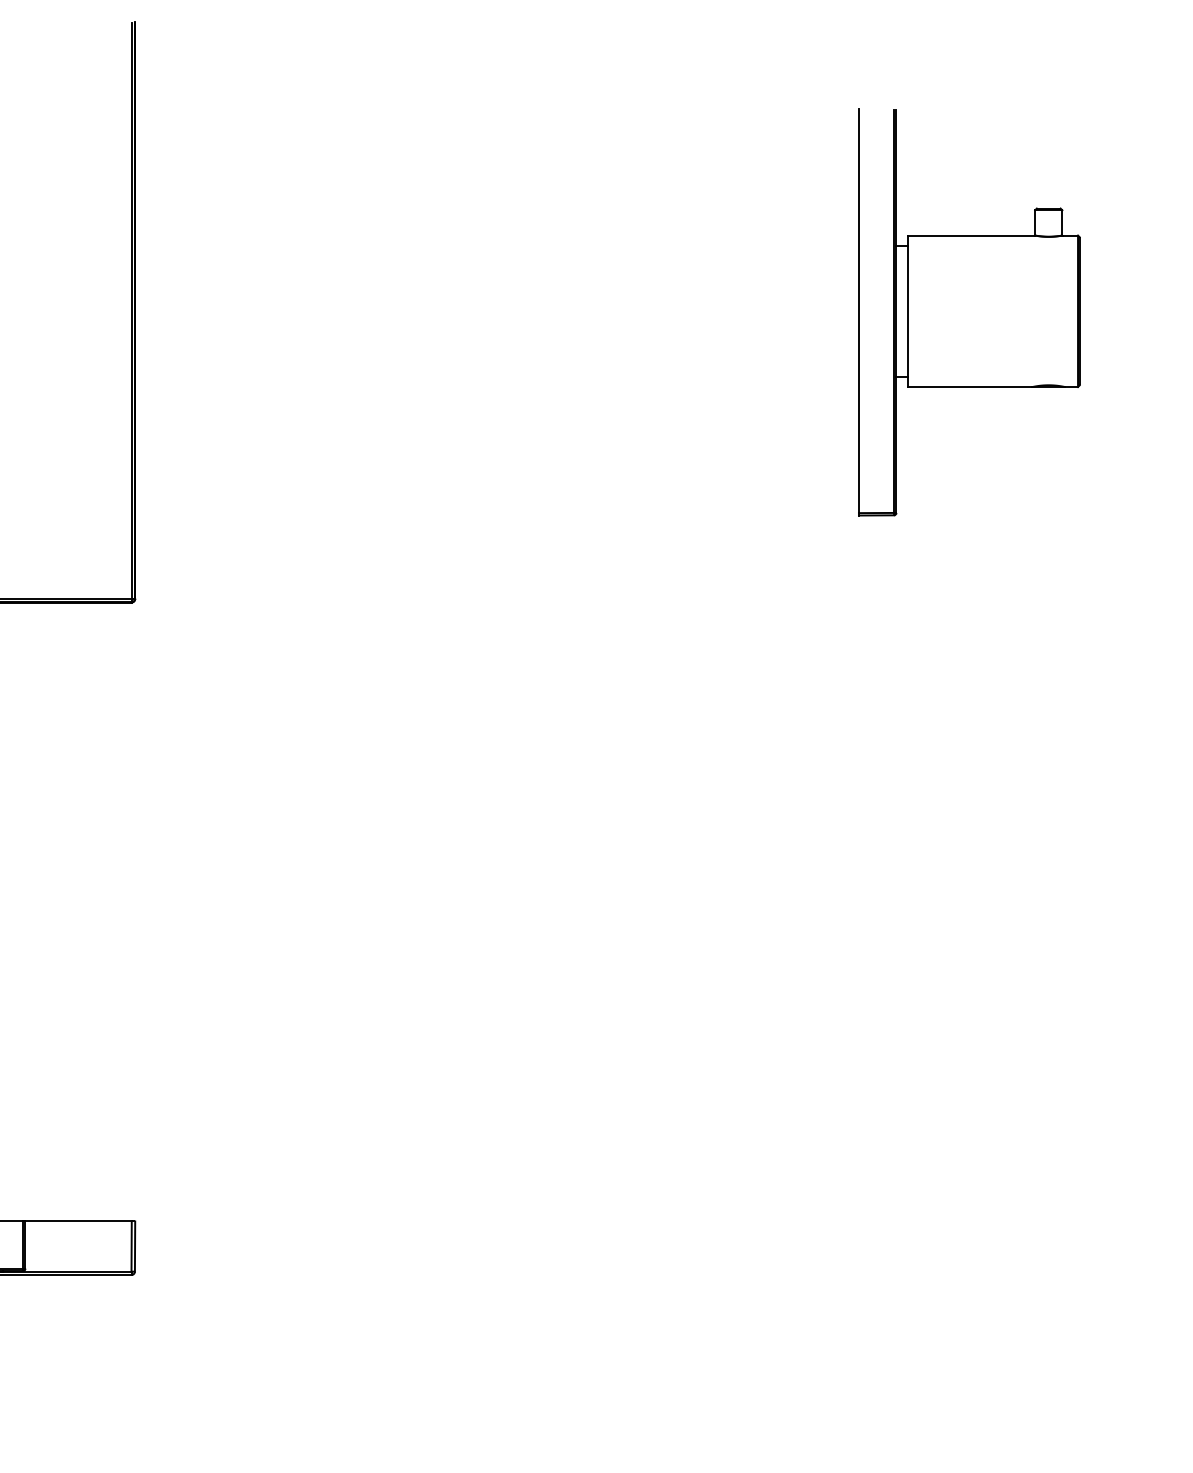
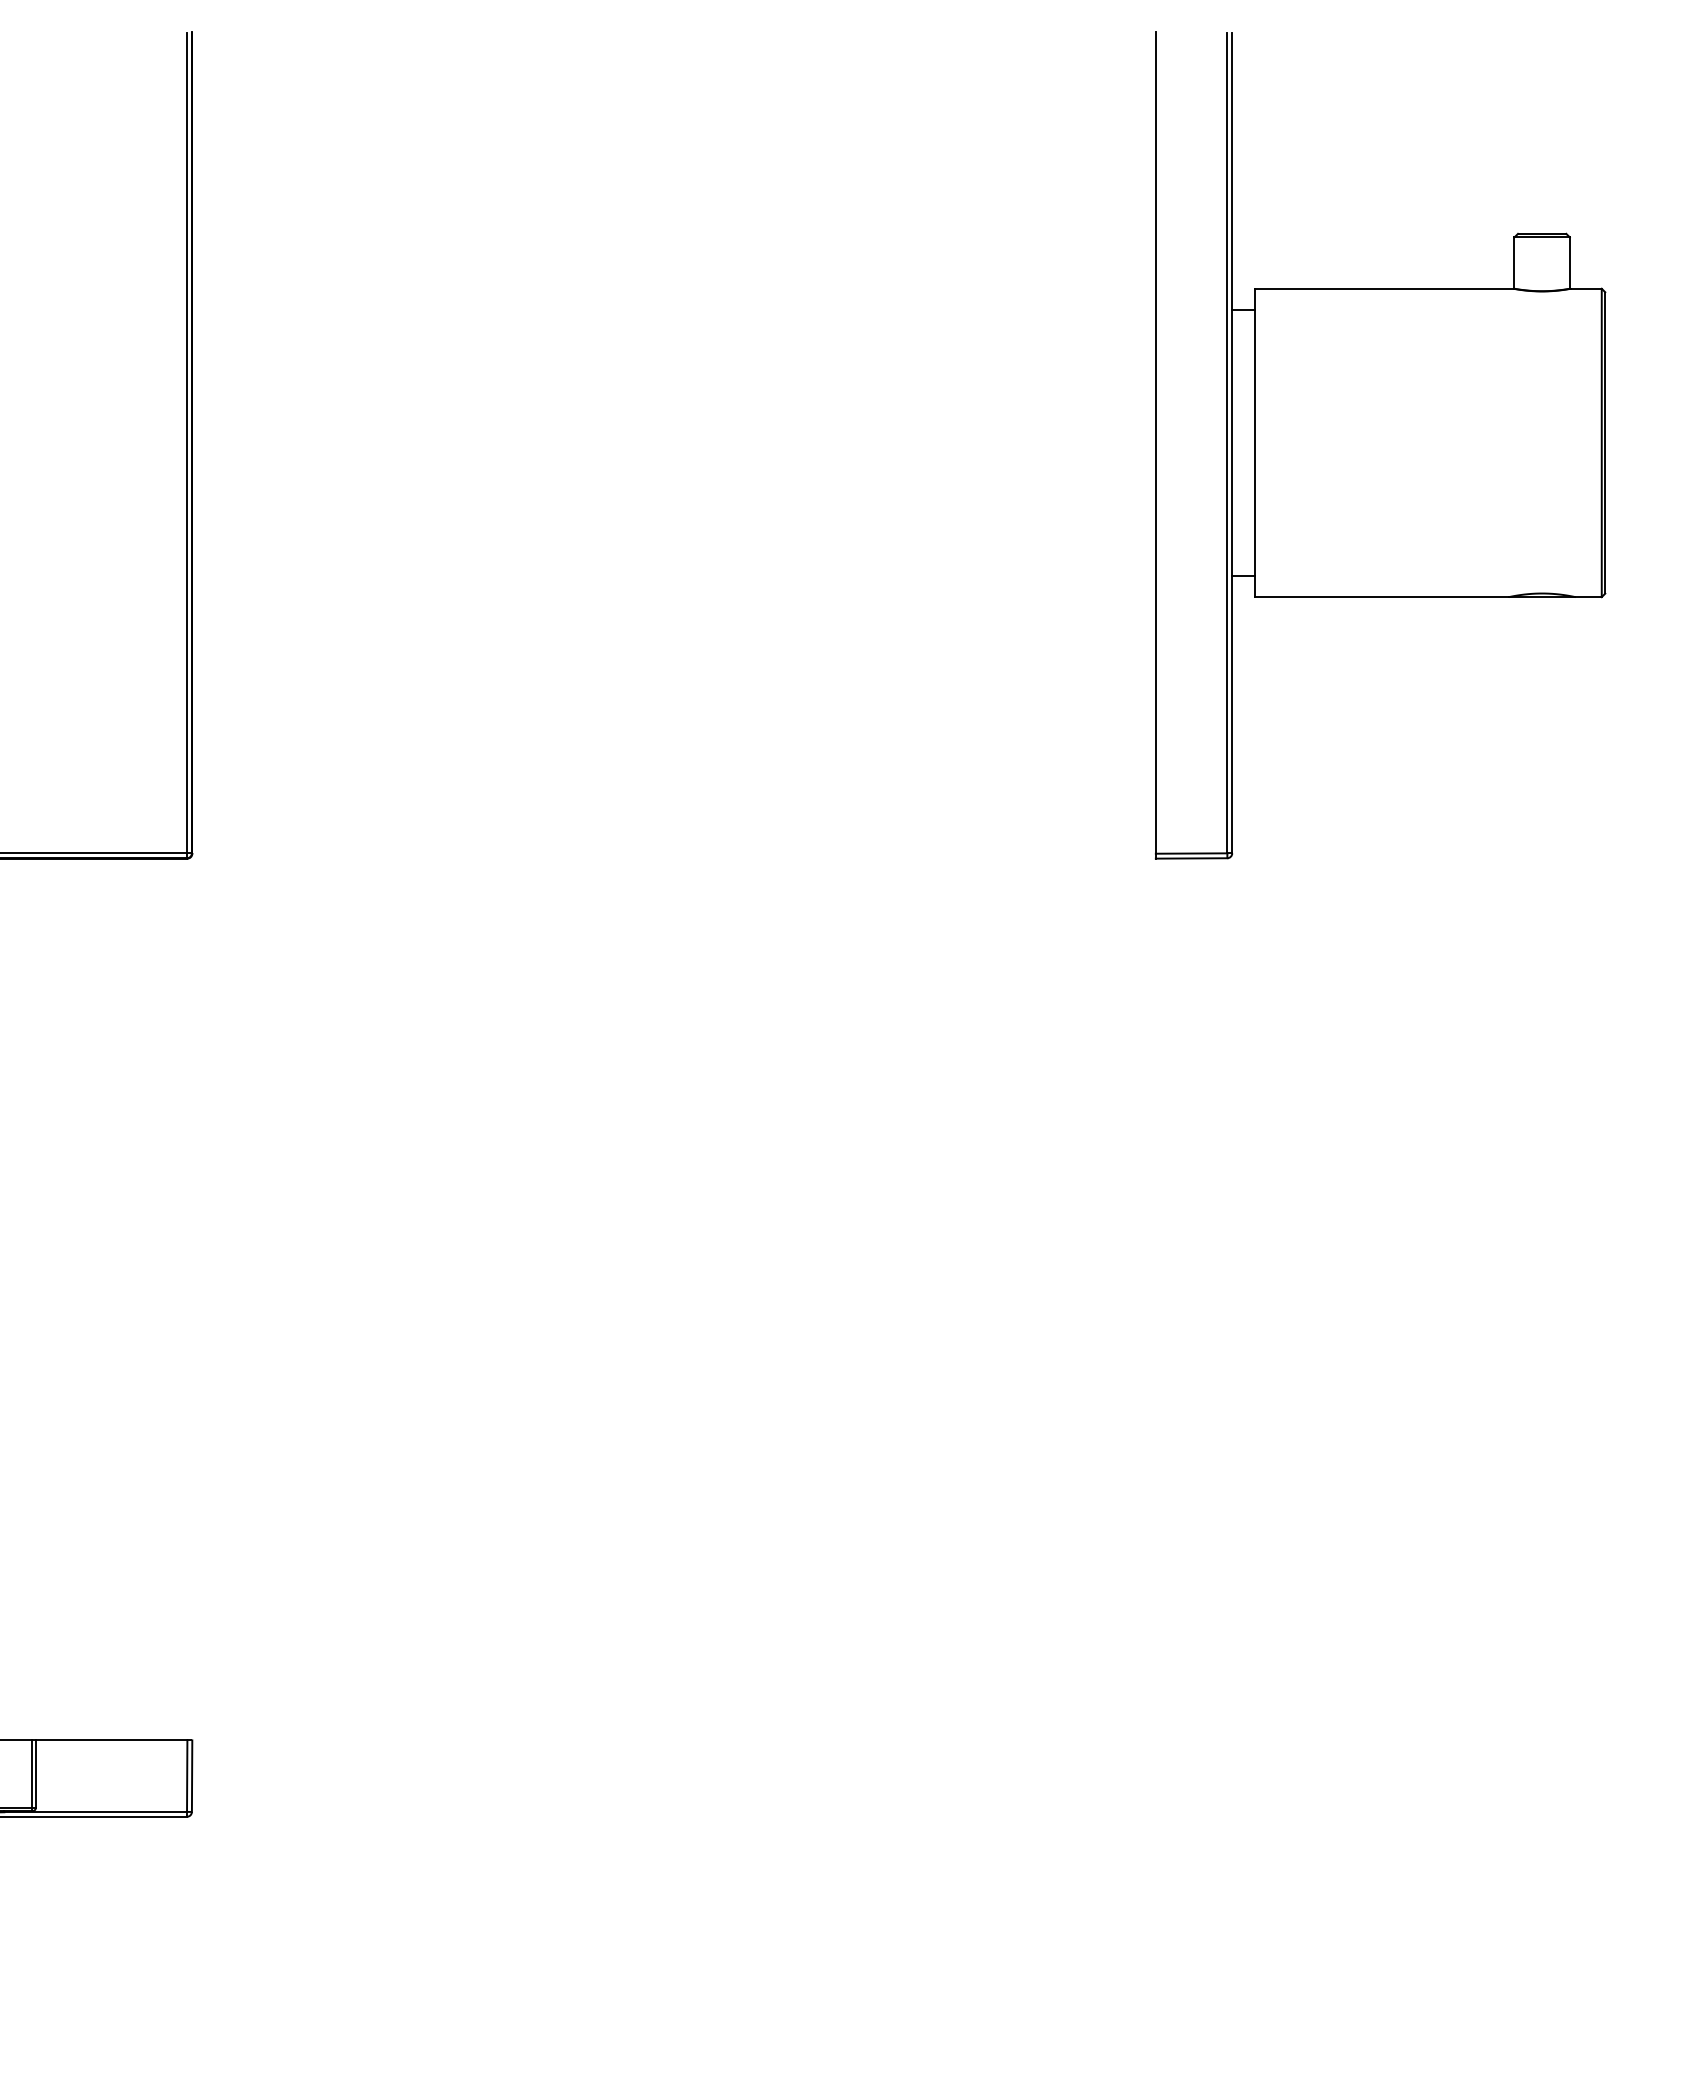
part: (969, 312) -> (1380, 445), size x1.43

